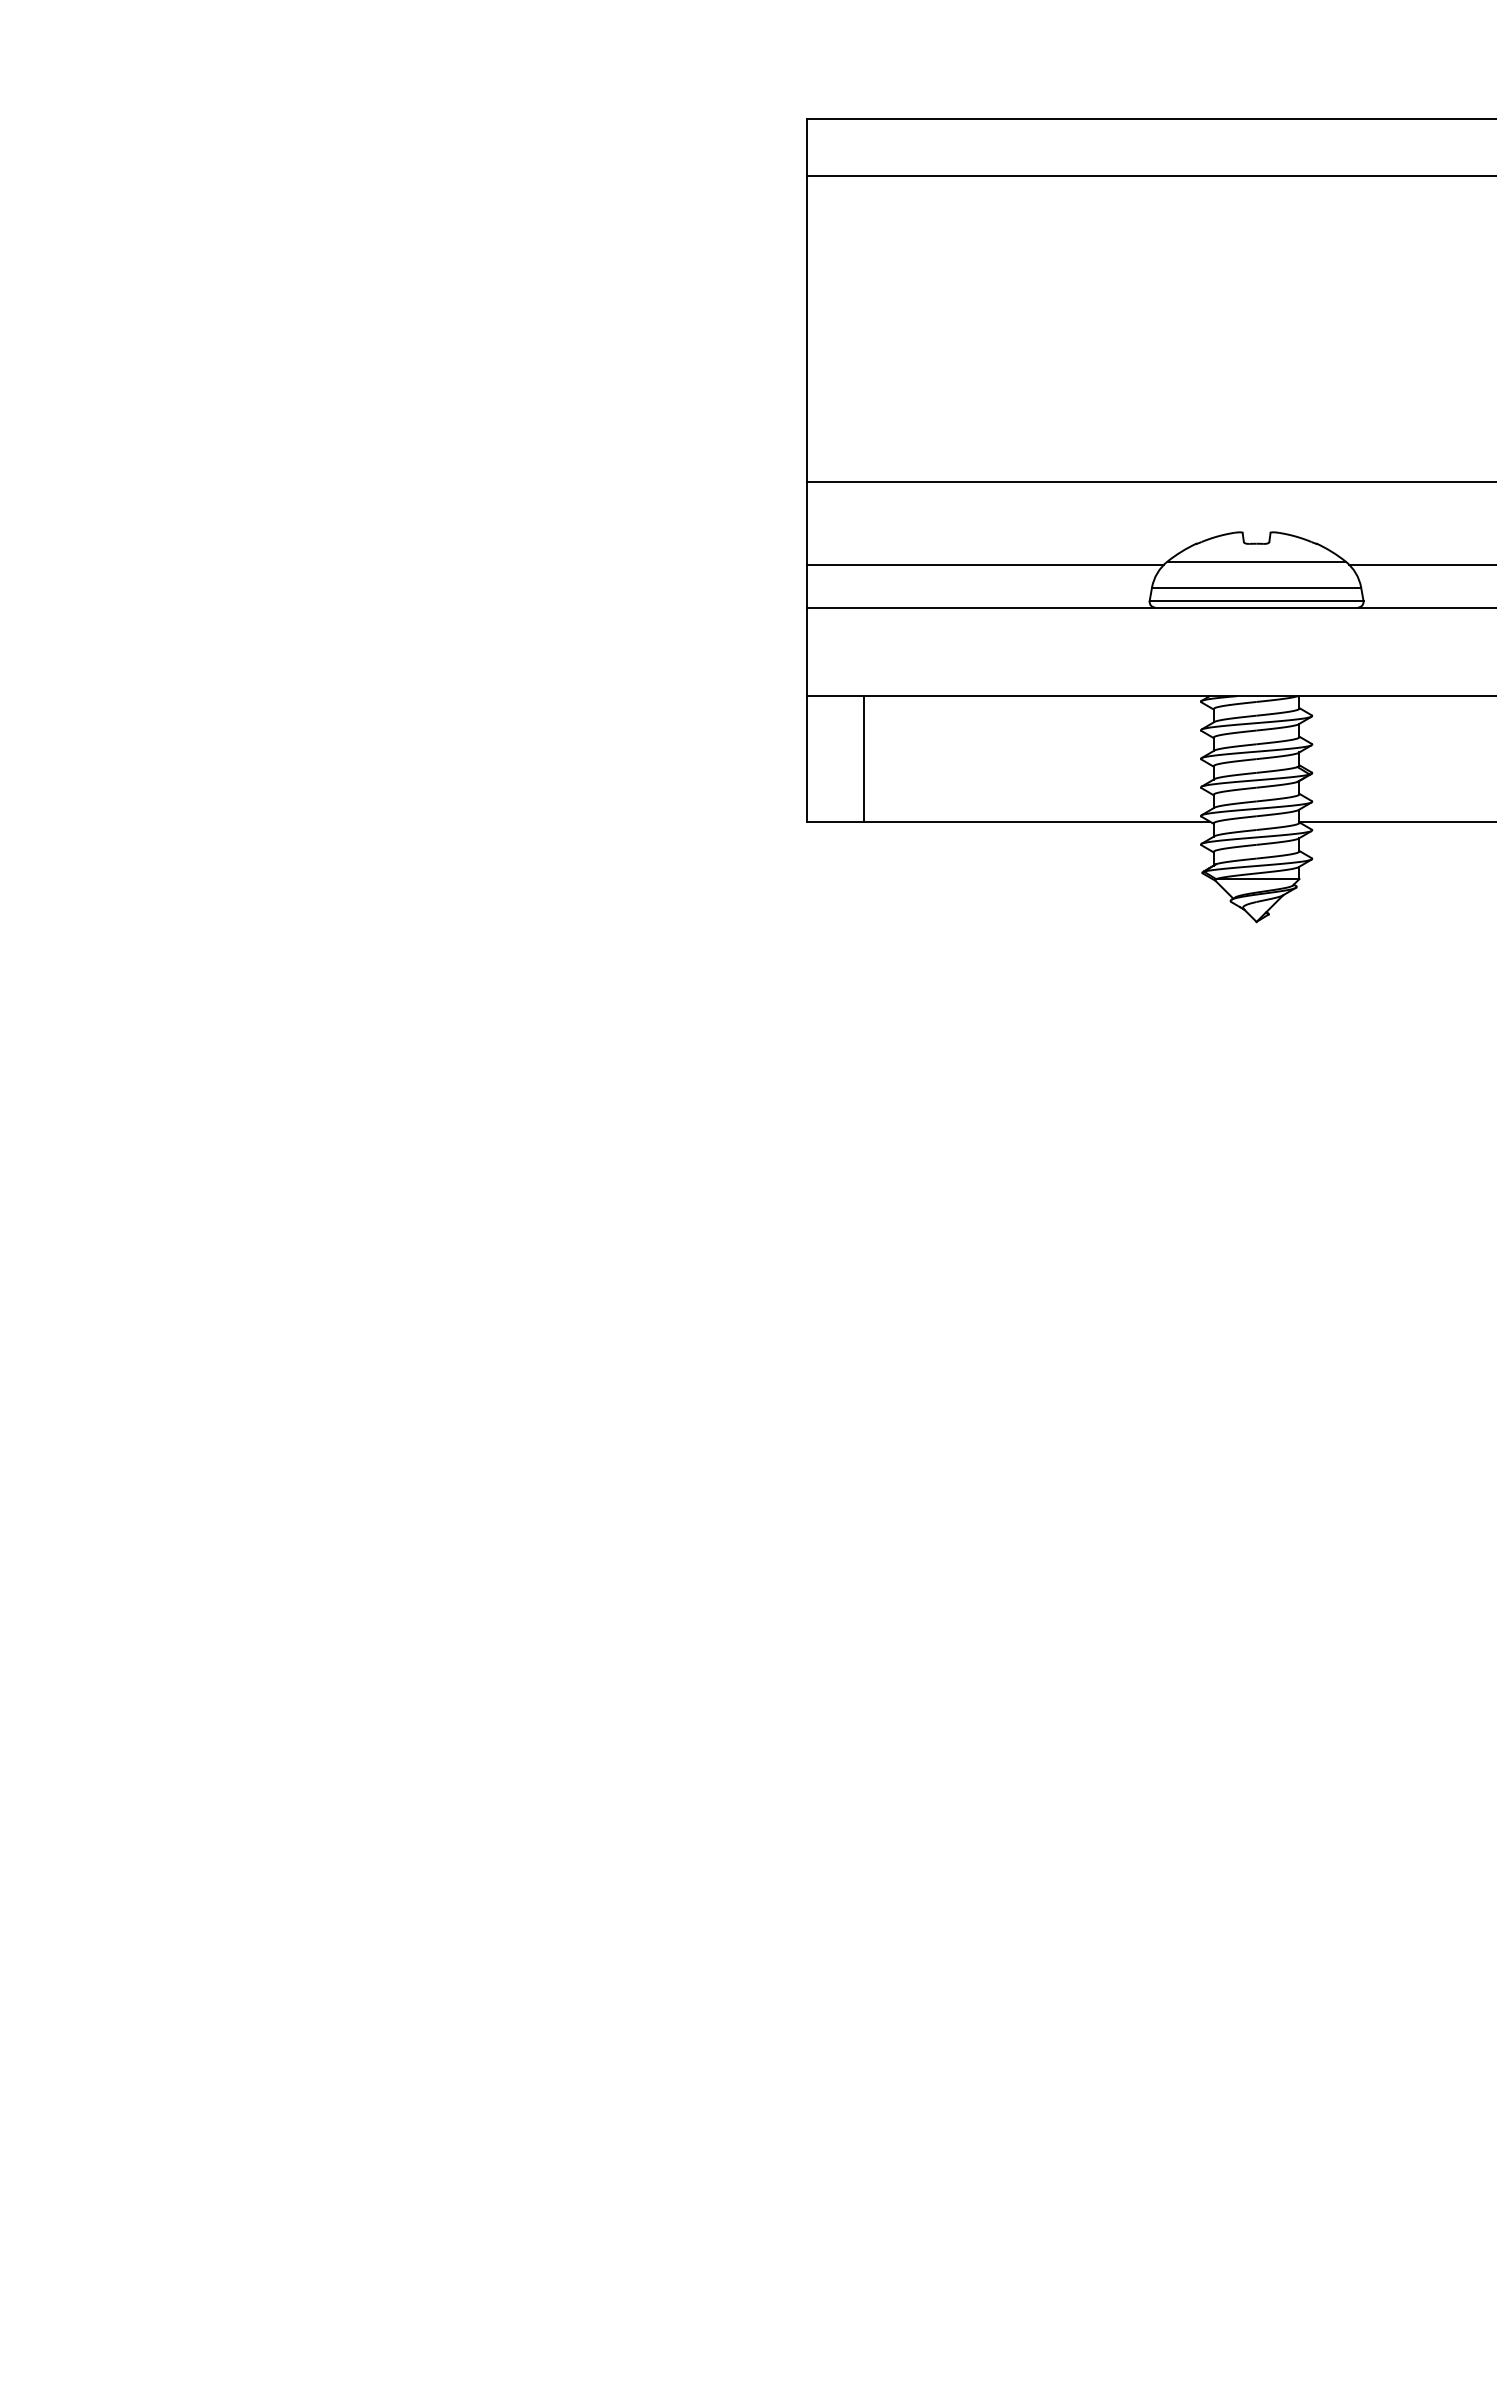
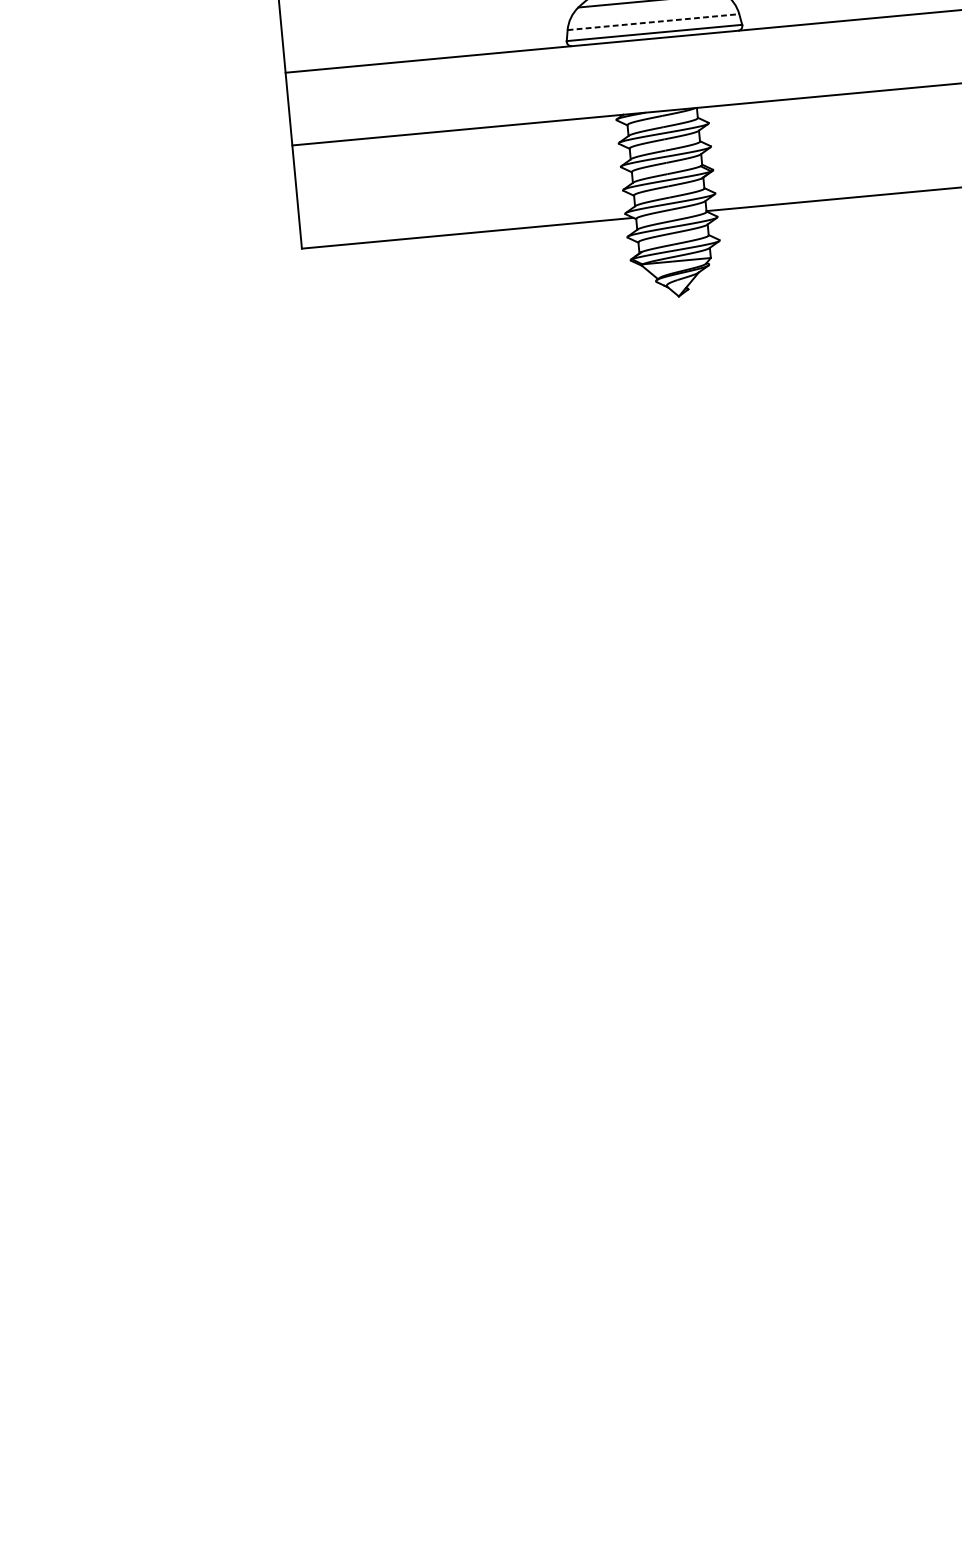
line: (985, 564) -> (429, 23), removed
line: (1256, 587) -> (653, 22), solid -> dashed
line: (863, 758) -> (343, 192), removed

